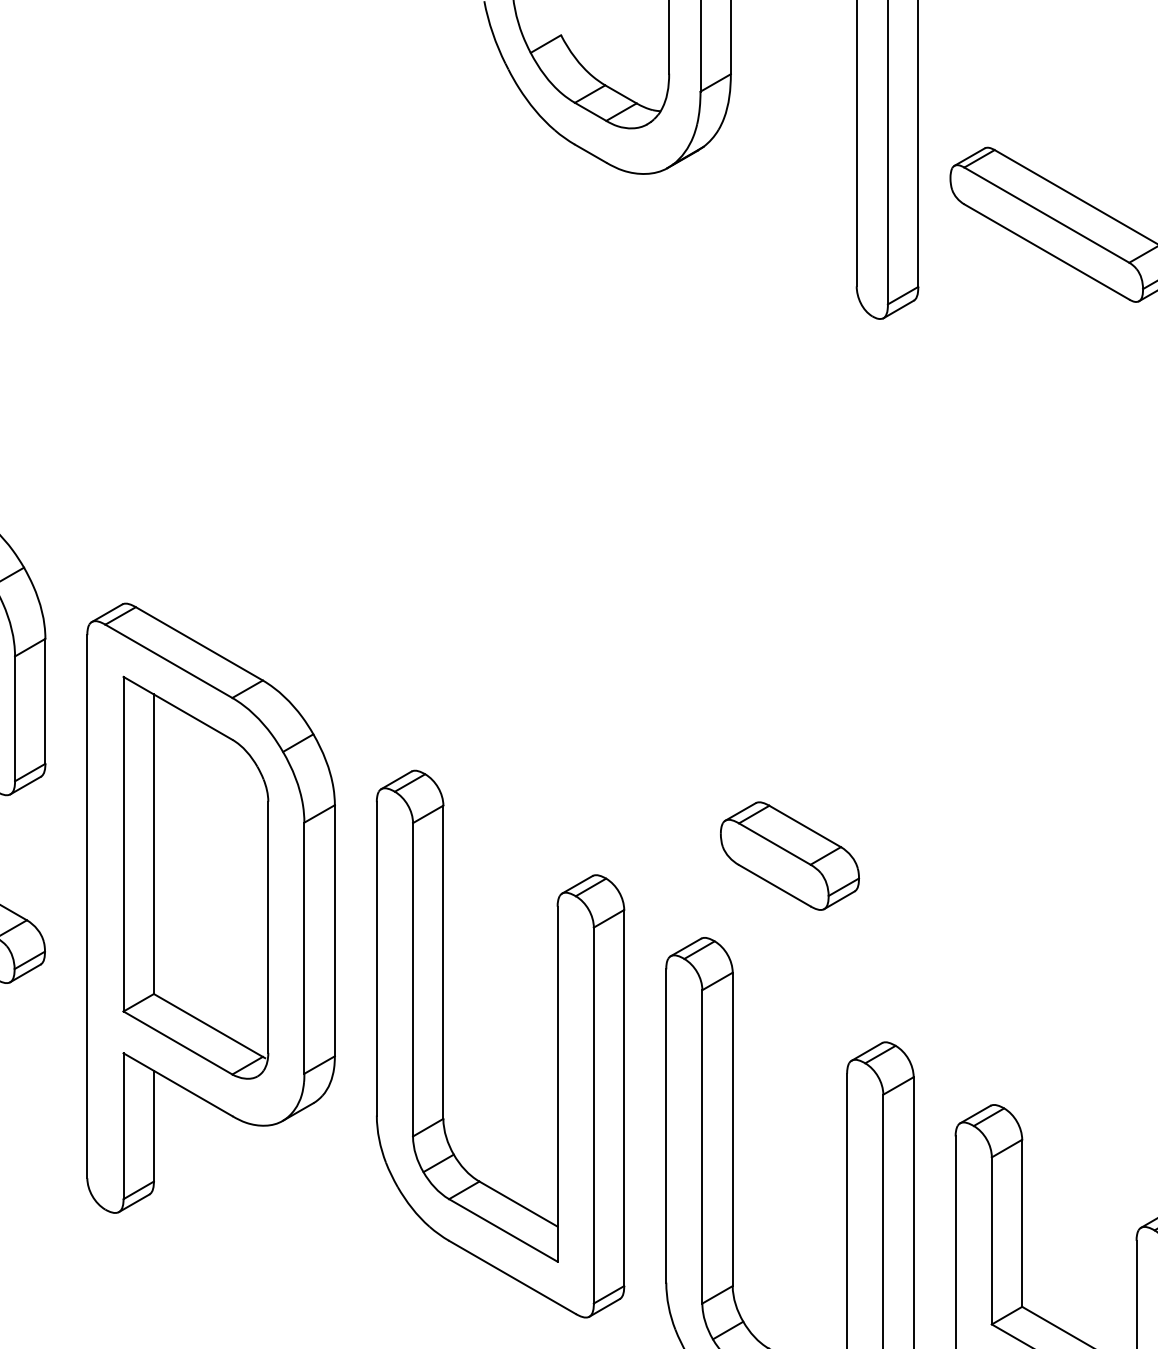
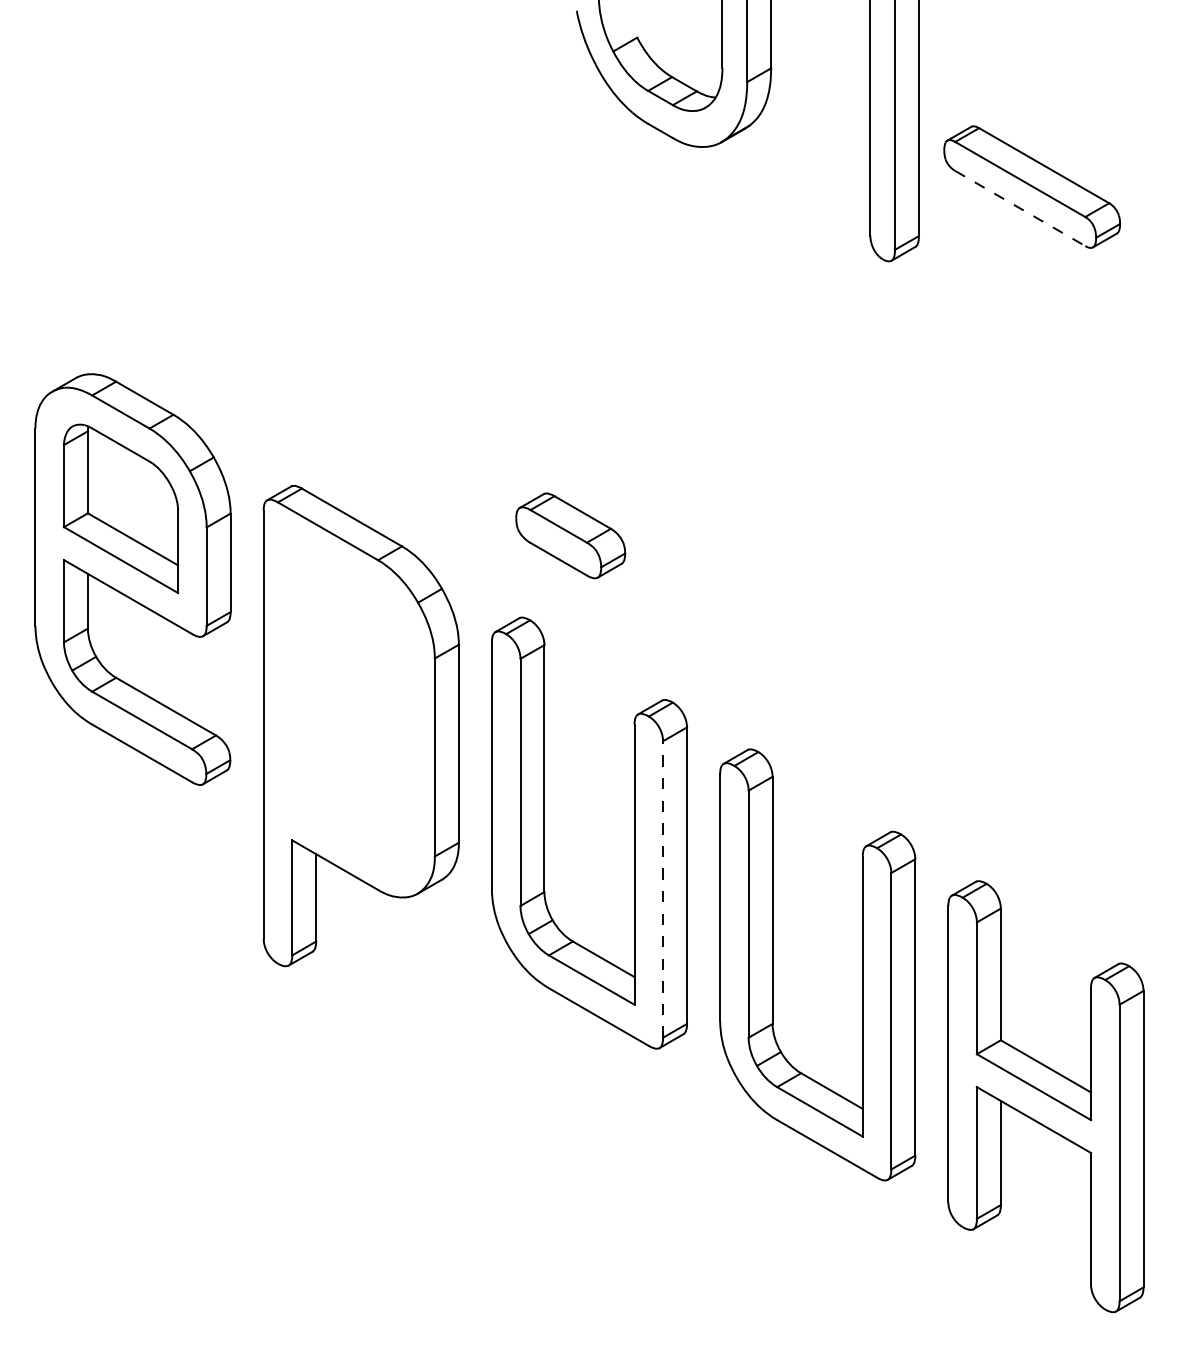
line: (1047, 251) -> (1020, 208), solid -> dashed
part: (789, 855) -> (570, 535), moved
part: (196, 877) -> (349, 701), removed
line: (594, 1114) -> (663, 888), solid -> dashed

